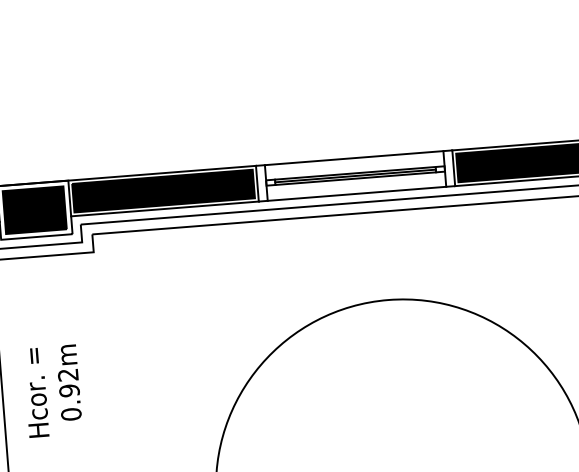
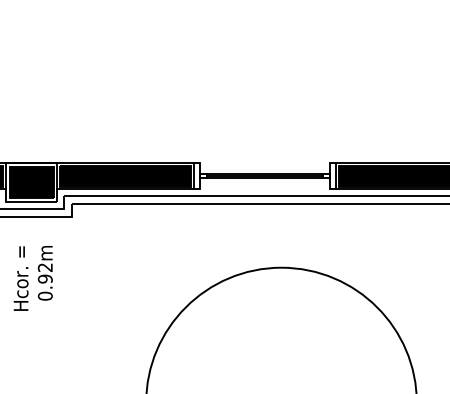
line: (353, 158) -> (264, 163), removed
line: (356, 194) -> (264, 189), removed
text: (51, 391) -> (32, 278), moved

